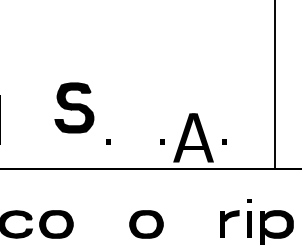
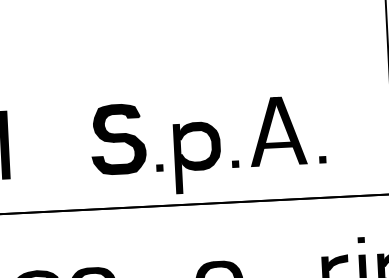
part: (74, 107) -> (118, 138), moved
part: (135, 135) -> (197, 157), added
part: (193, 137) -> (277, 130), moved

